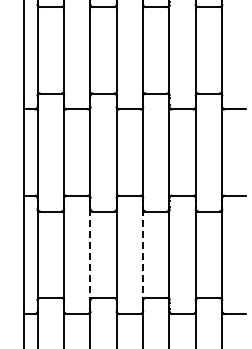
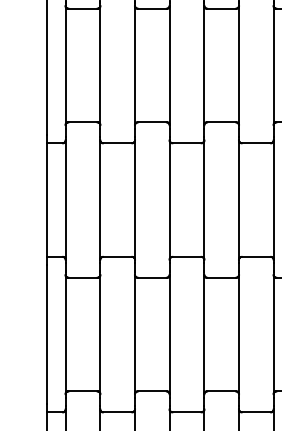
line: (90, 255) -> (135, 335), dashed -> solid
line: (143, 255) -> (204, 335), dashed -> solid

